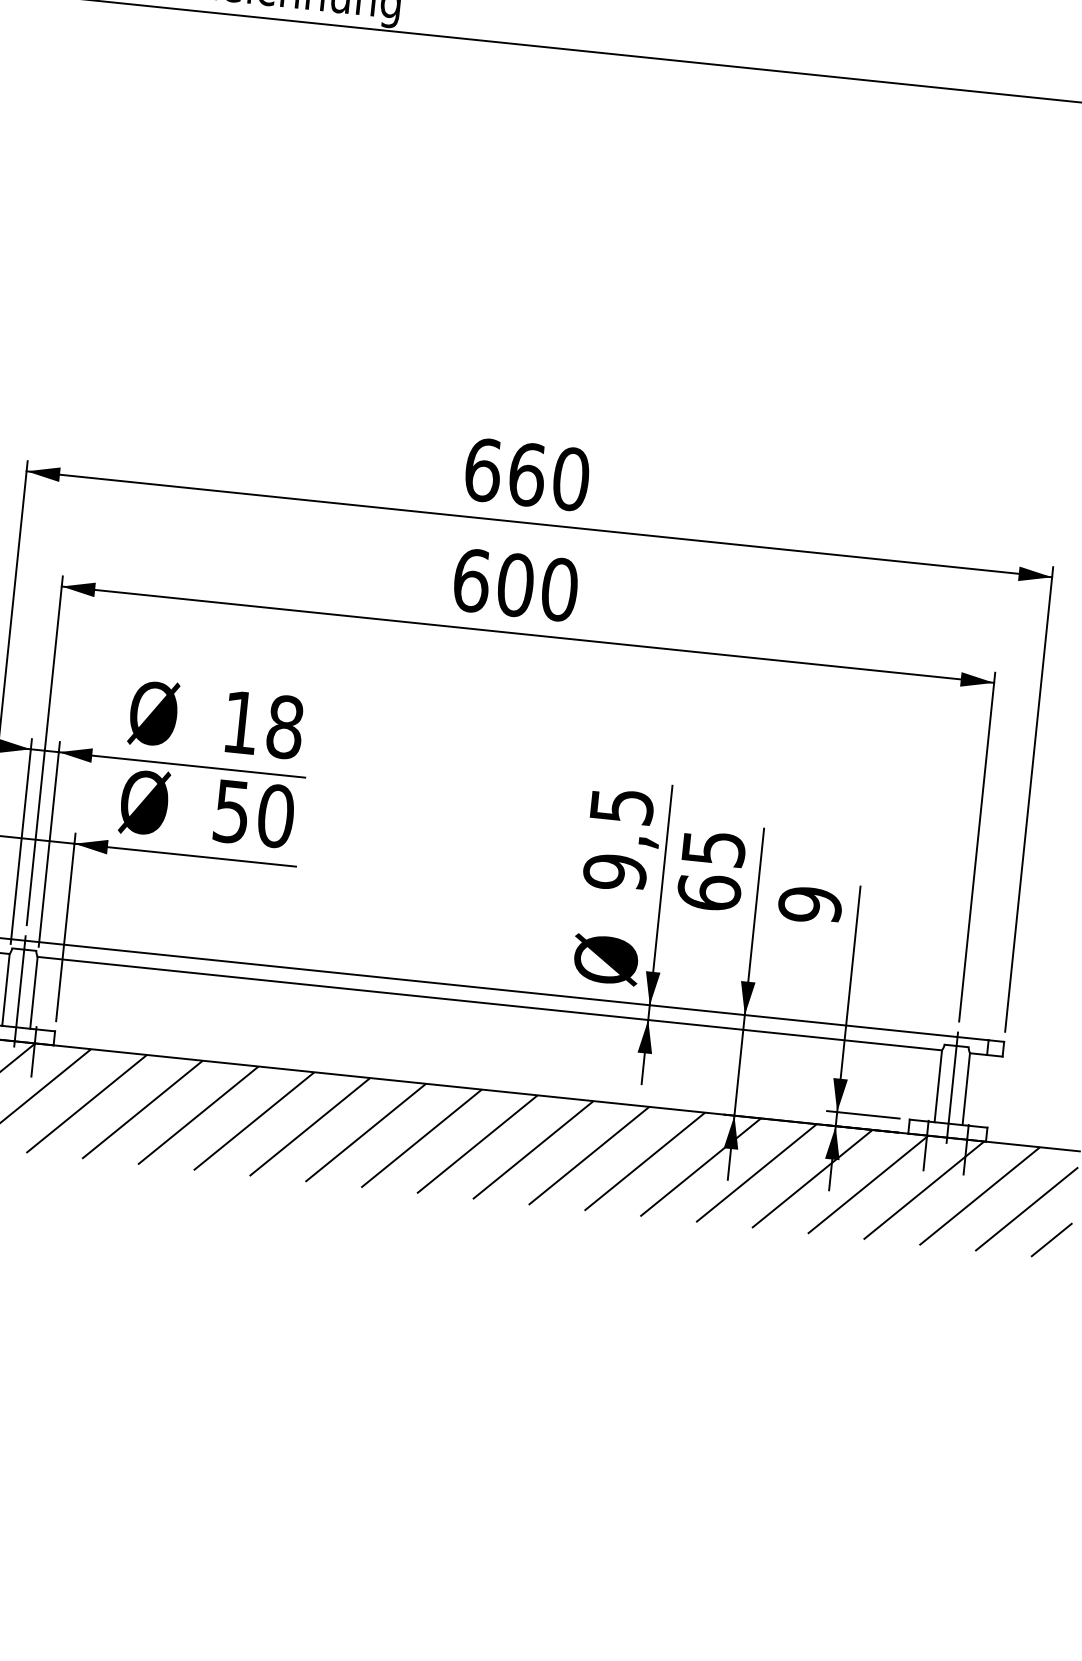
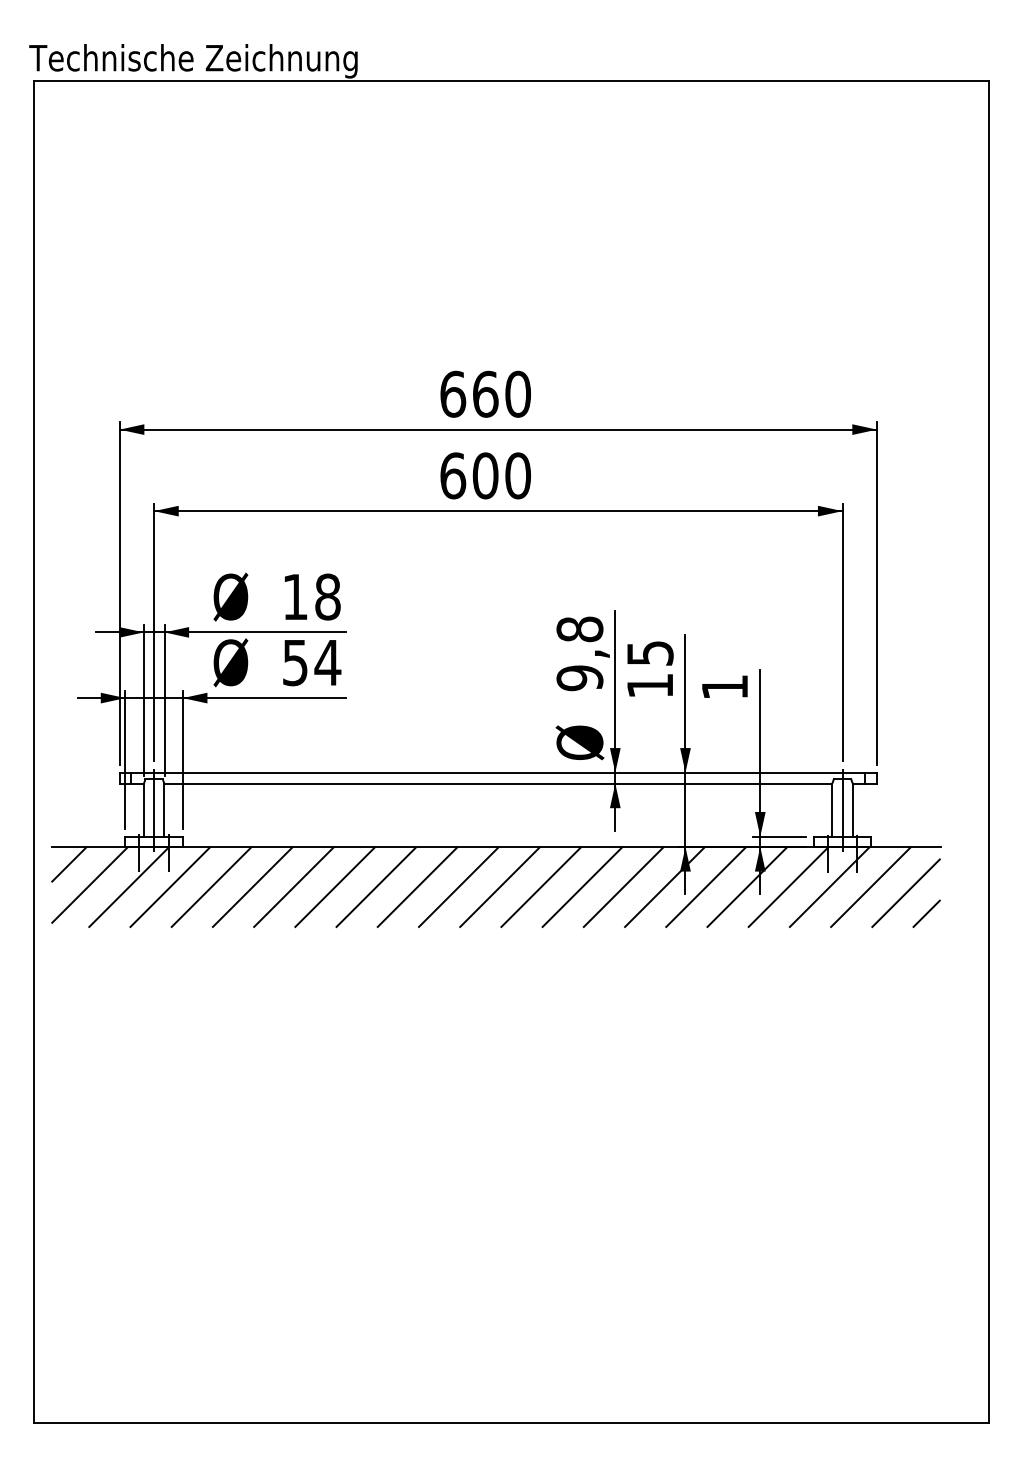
text: (621, 806) -> (579, 629), 9,5 -> 9,8
text: (275, 815) -> (327, 662), 50 -> 54
text: (708, 891) -> (649, 685), 65 -> 15
text: (809, 905) -> (724, 687), 9 -> 1

